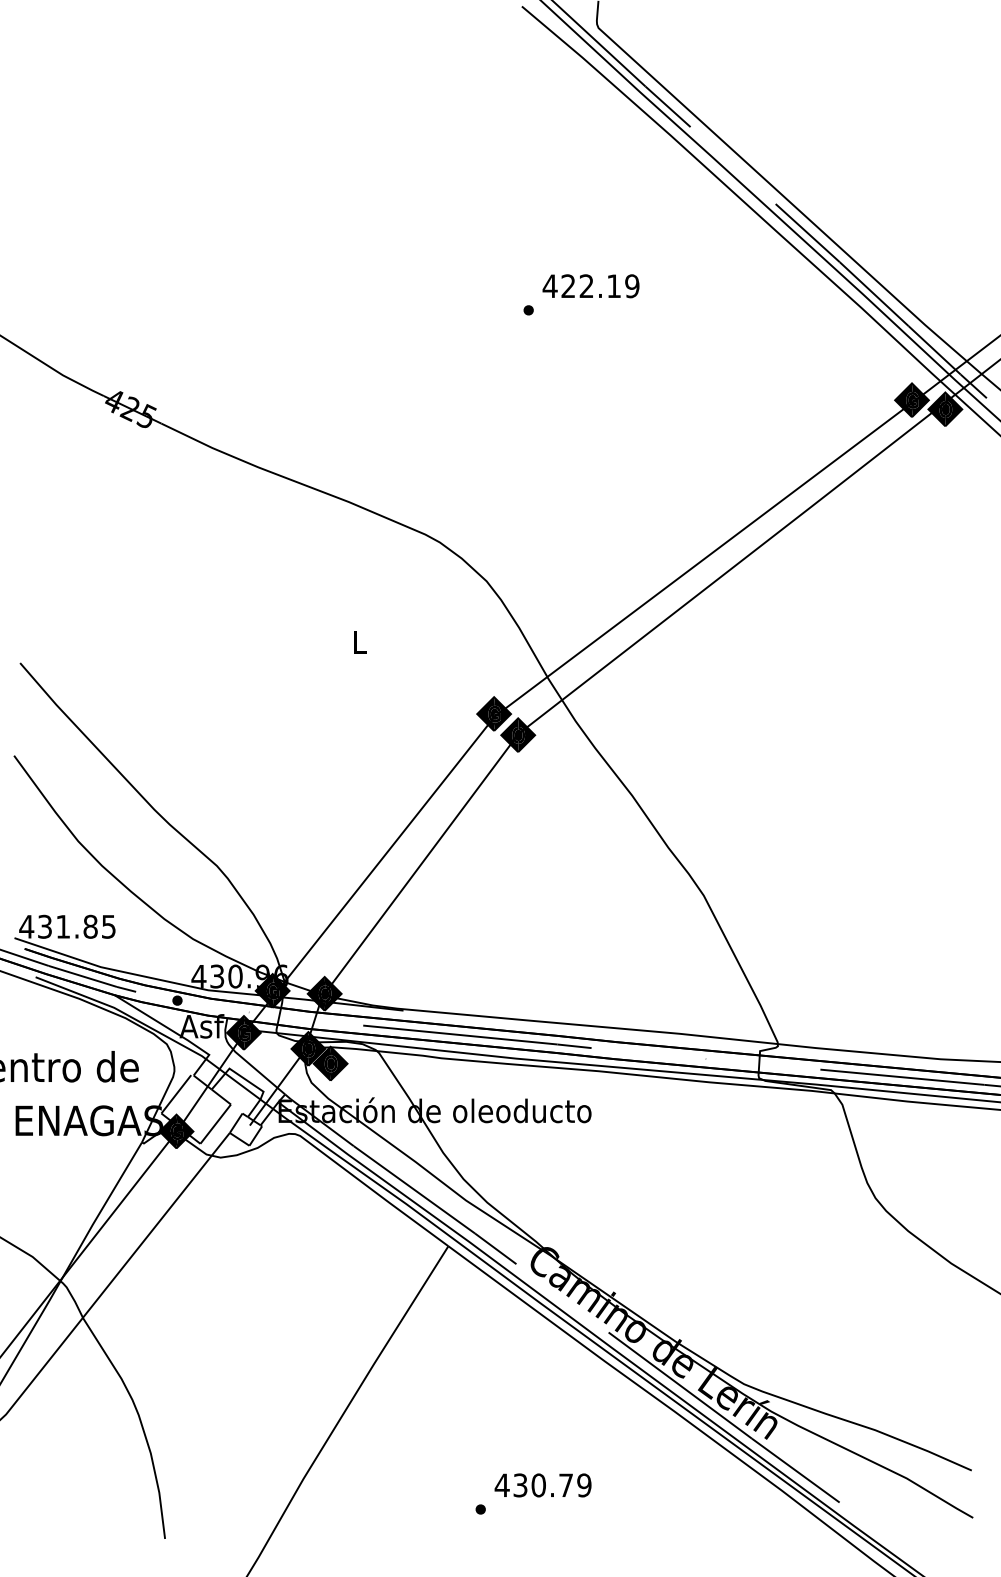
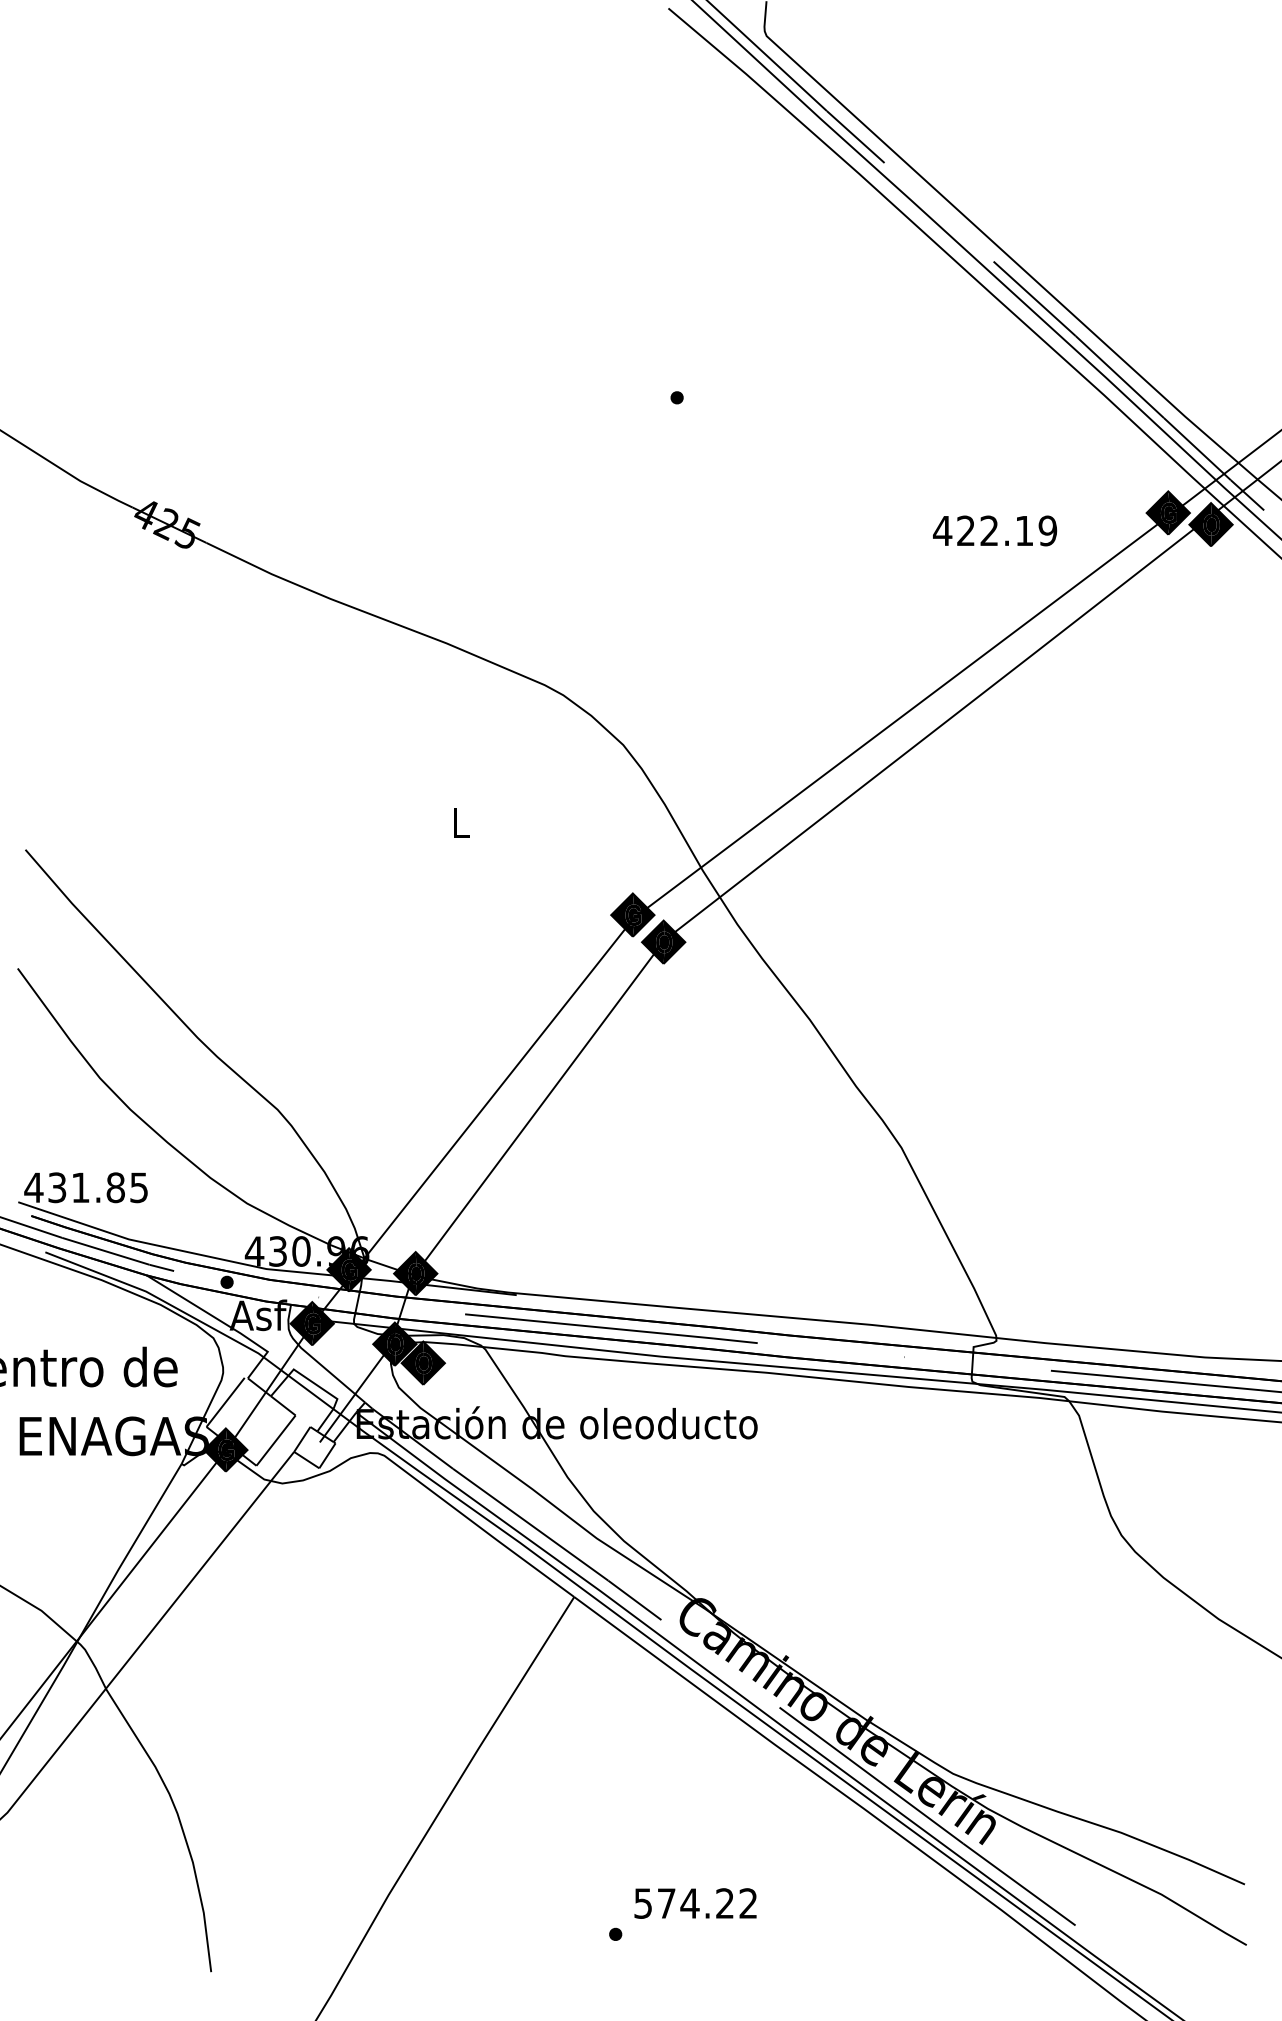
text: (591, 285) -> (995, 530), moved
text: (543, 1485) -> (695, 1903), 430.79 -> 574.22

